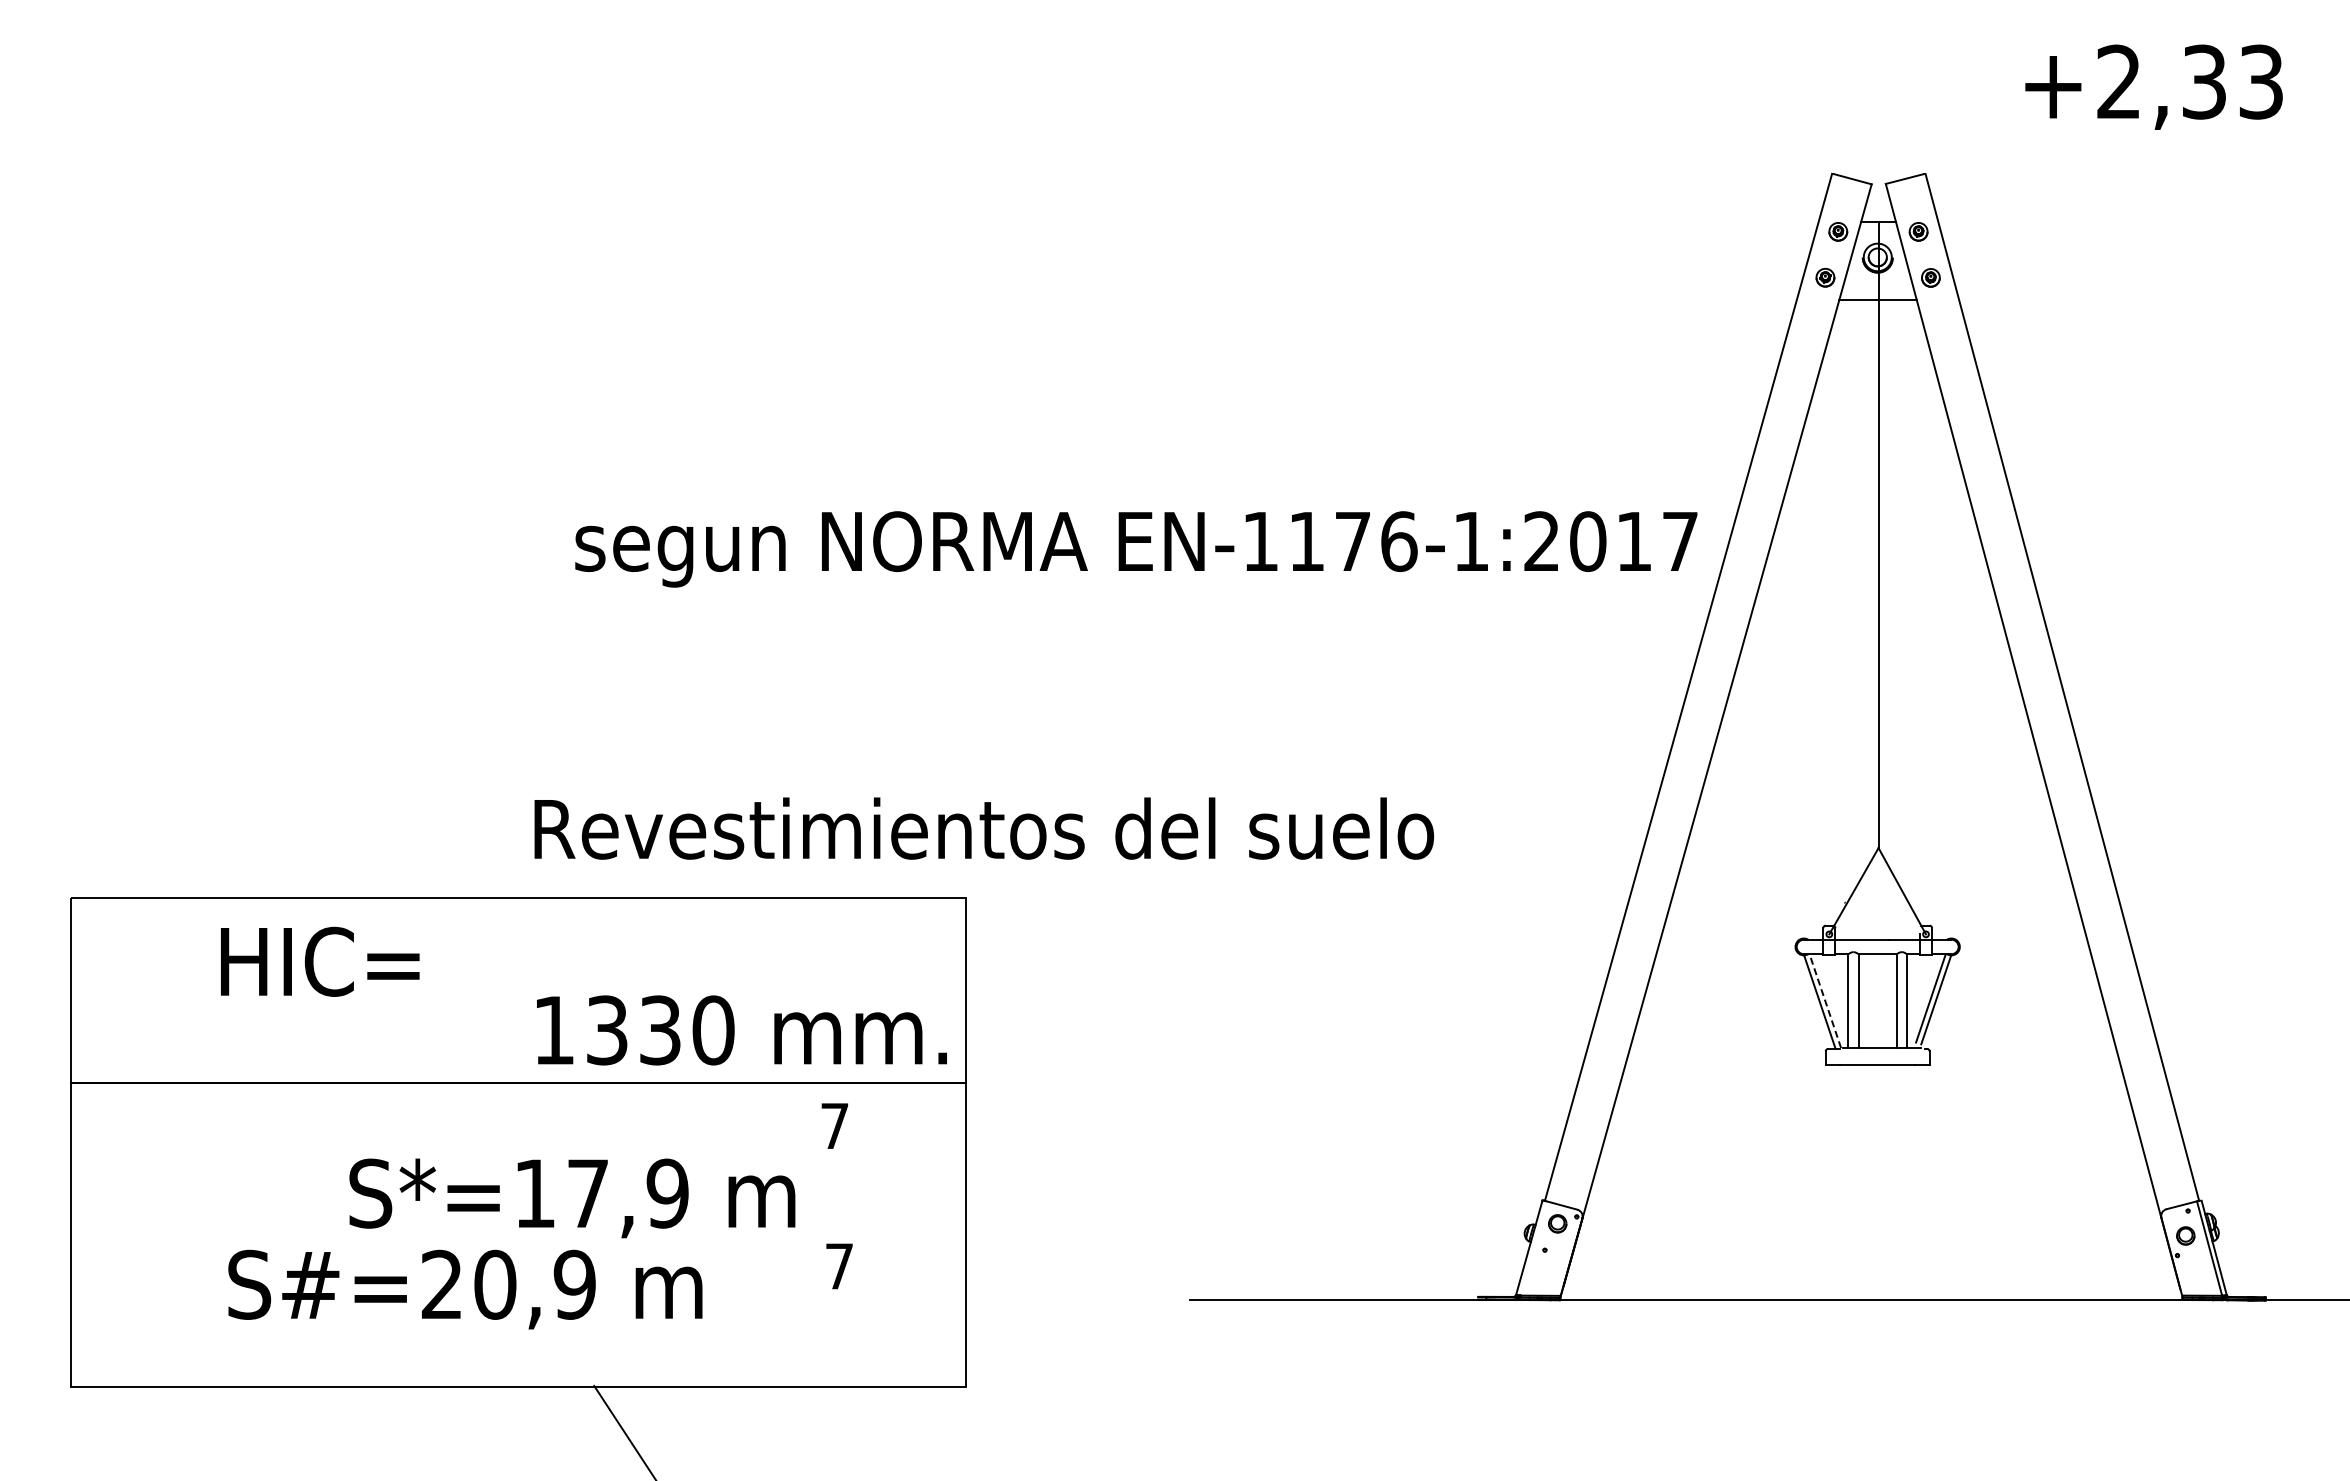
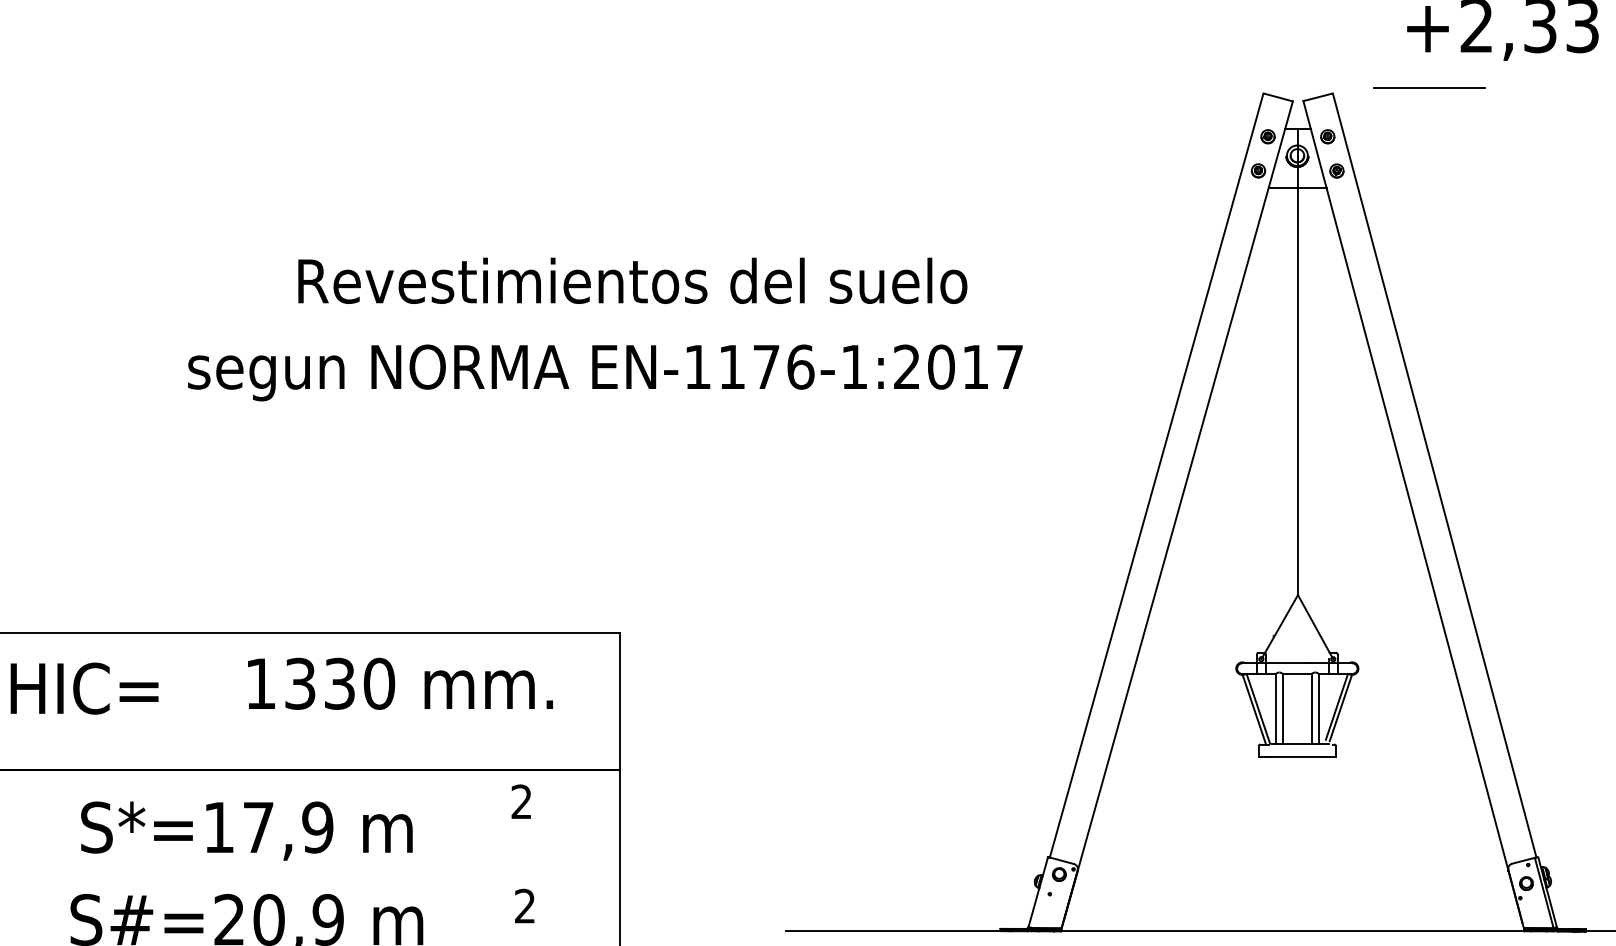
line: (2054, 166) -> (1428, 88), added
text: (1136, 549) -> (605, 373), moved
text: (984, 828) -> (632, 280), moved
text: (320, 961) -> (84, 688), moved
line: (1825, 1000) -> (1258, 708), dashed -> solid
text: (741, 1030) -> (400, 683), moved
text: (834, 1125) -> (521, 801), 7 -> 2
text: (572, 1198) -> (246, 831), moved
text: (839, 1266) -> (525, 906), 7 -> 2

